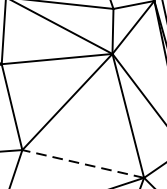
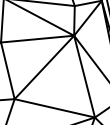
line: (82, 164) -> (54, 108), dashed -> solid

